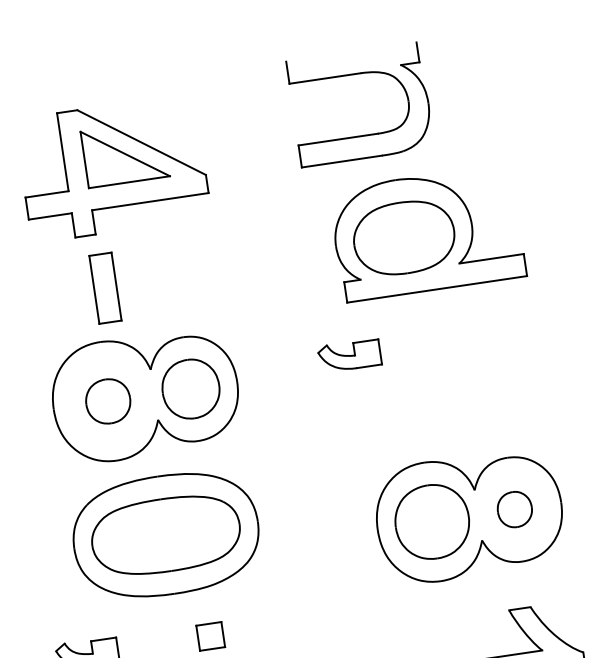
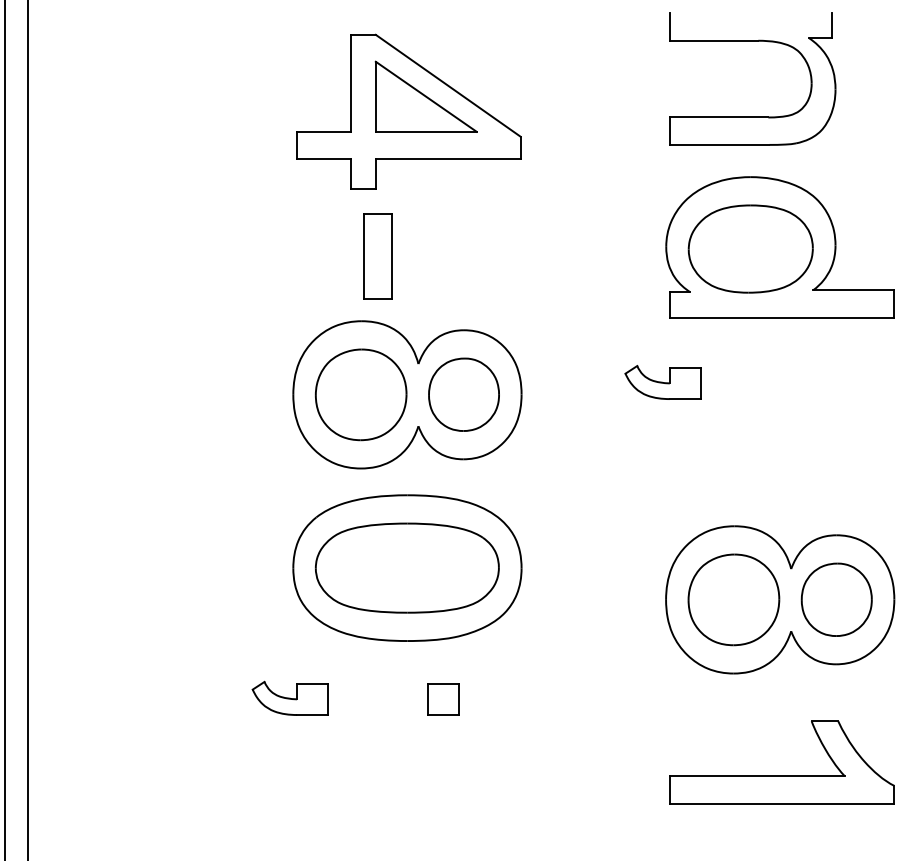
part: (356, 74) -> (752, 41), moved
part: (107, 401) -> (360, 394), size x1.67
part: (514, 509) -> (836, 599), size x1.67

